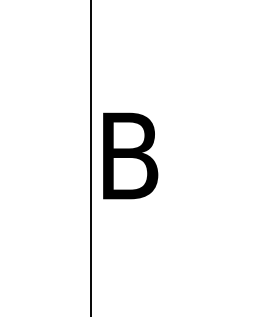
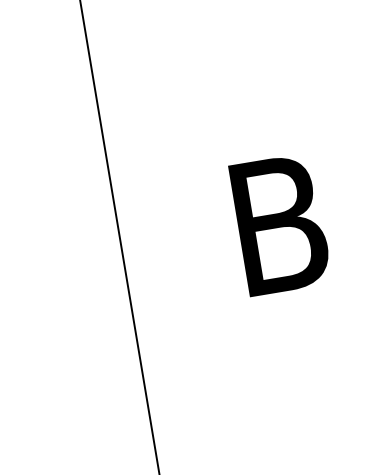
text: (130, 155) -> (280, 223), moved

